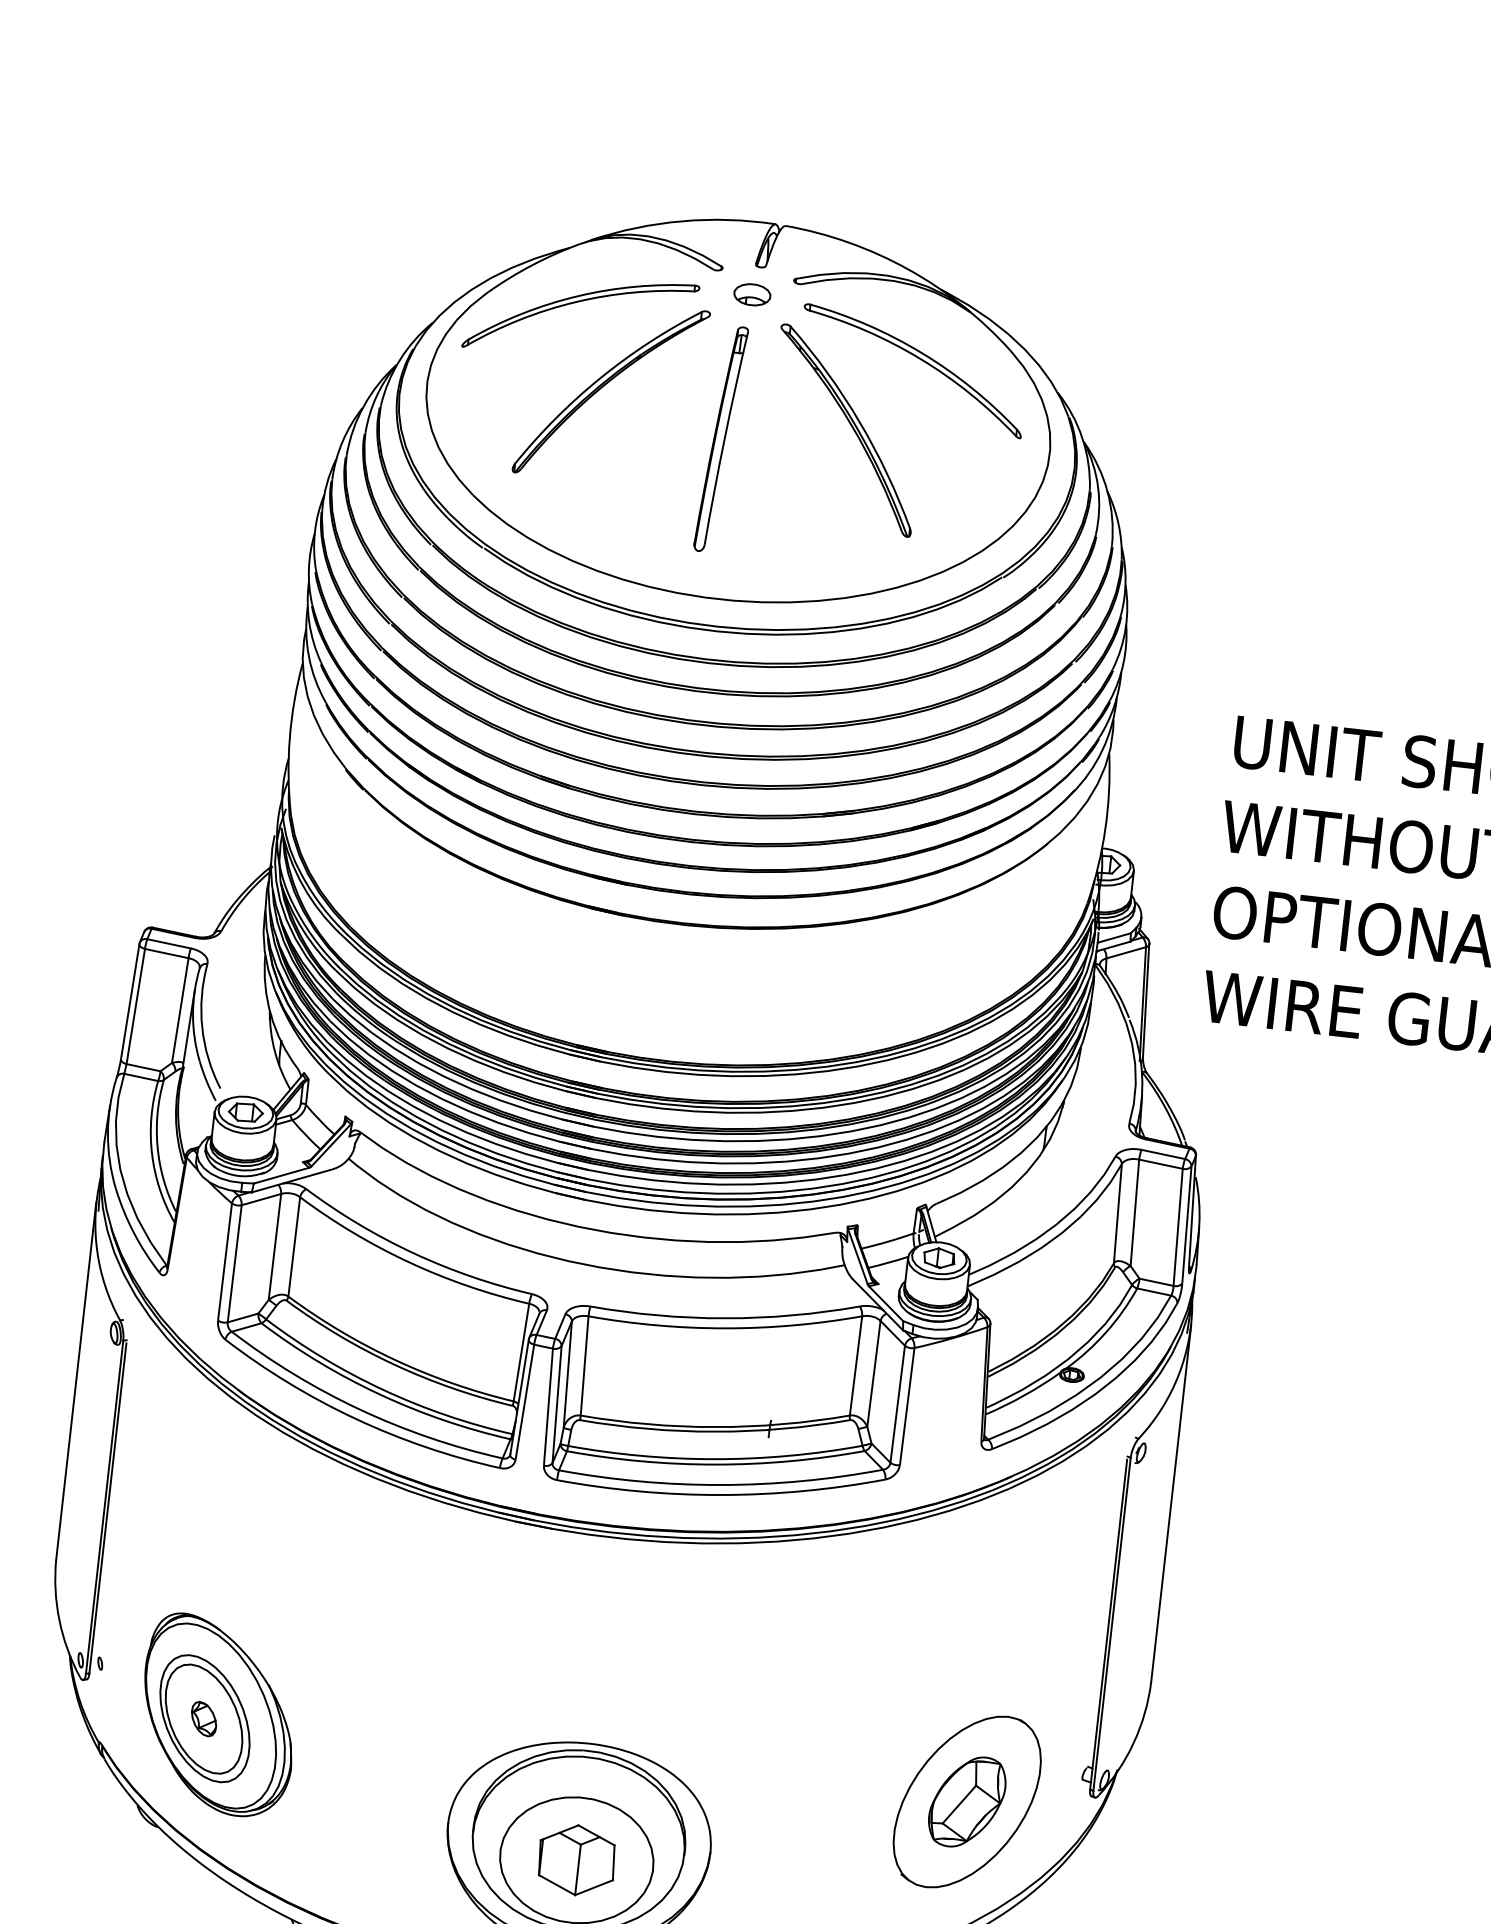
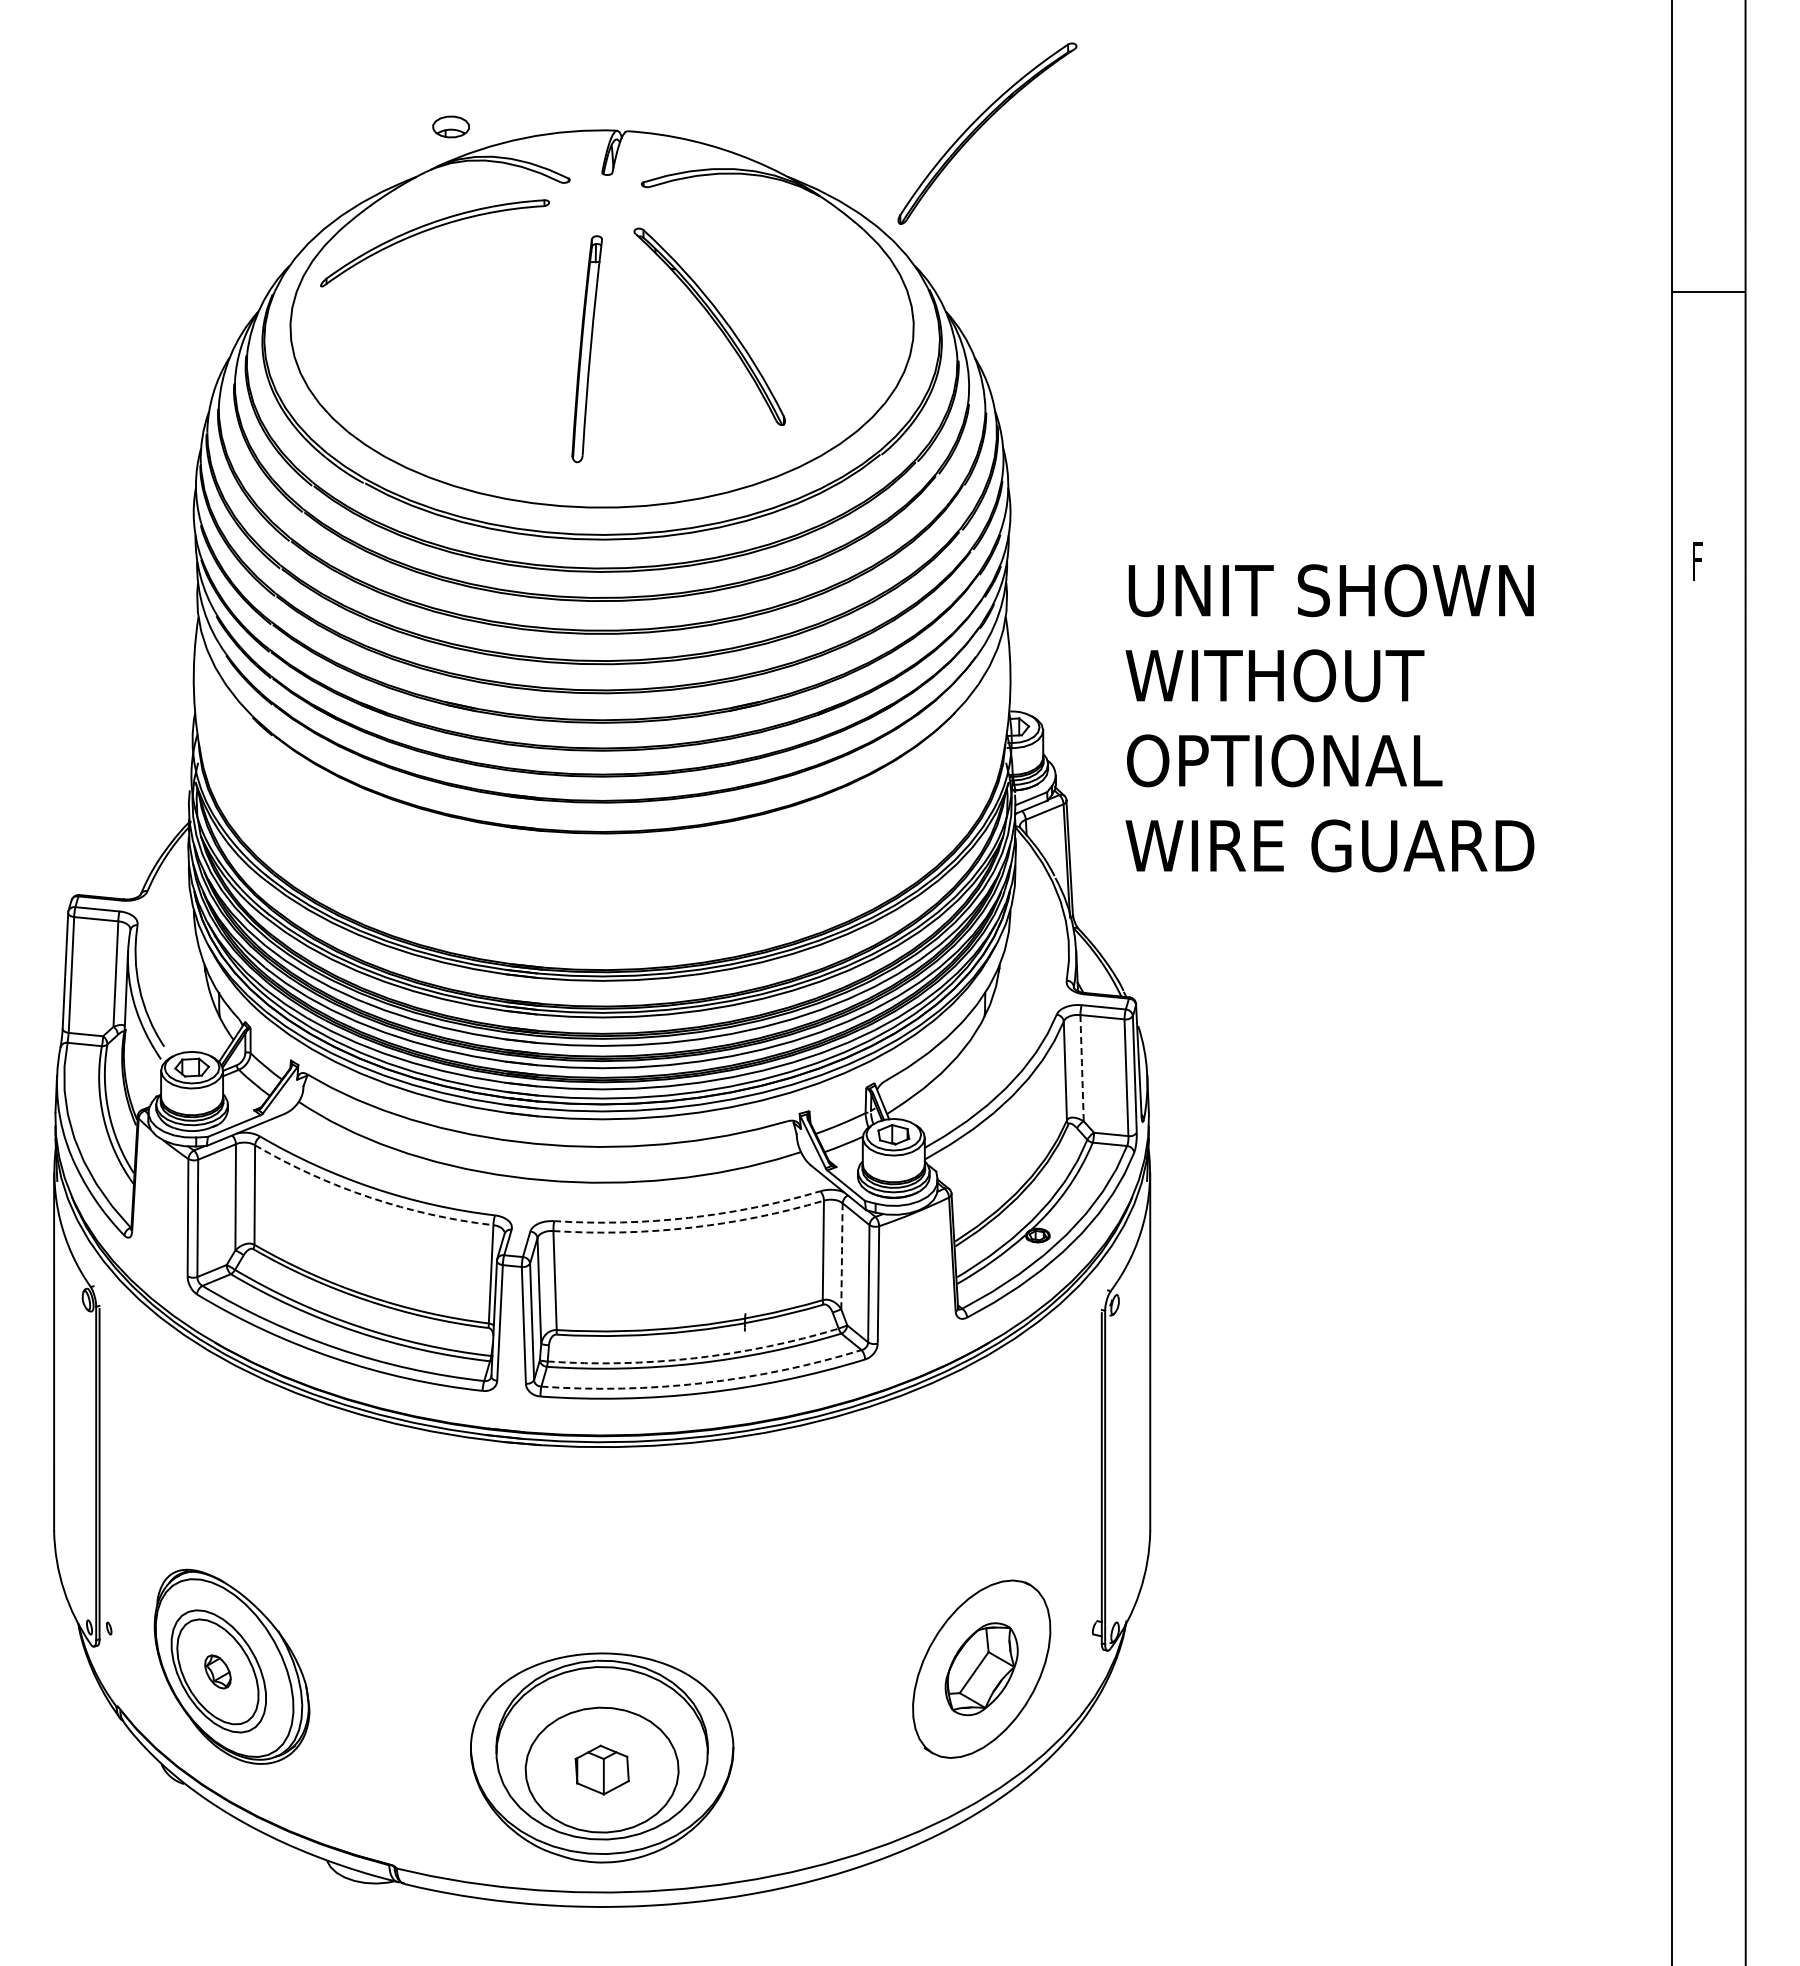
part: (751, 294) -> (450, 126), moved
part: (919, 359) -> (774, 248), removed
part: (606, 385) -> (981, 127), moved
line: (1135, 1212) -> (1082, 1067), solid -> dashed
arc: (409, 1262) -> (370, 1197), solid -> dashed
arc: (724, 1317) -> (688, 1217), solid -> dashed
arc: (725, 1328) -> (690, 1227), solid -> dashed
line: (873, 1373) -> (841, 1255), solid -> dashed
arc: (715, 1459) -> (694, 1358), solid -> dashed
arc: (721, 1485) -> (703, 1383), solid -> dashed
part: (577, 1859) -> (602, 1769), size x0.7

